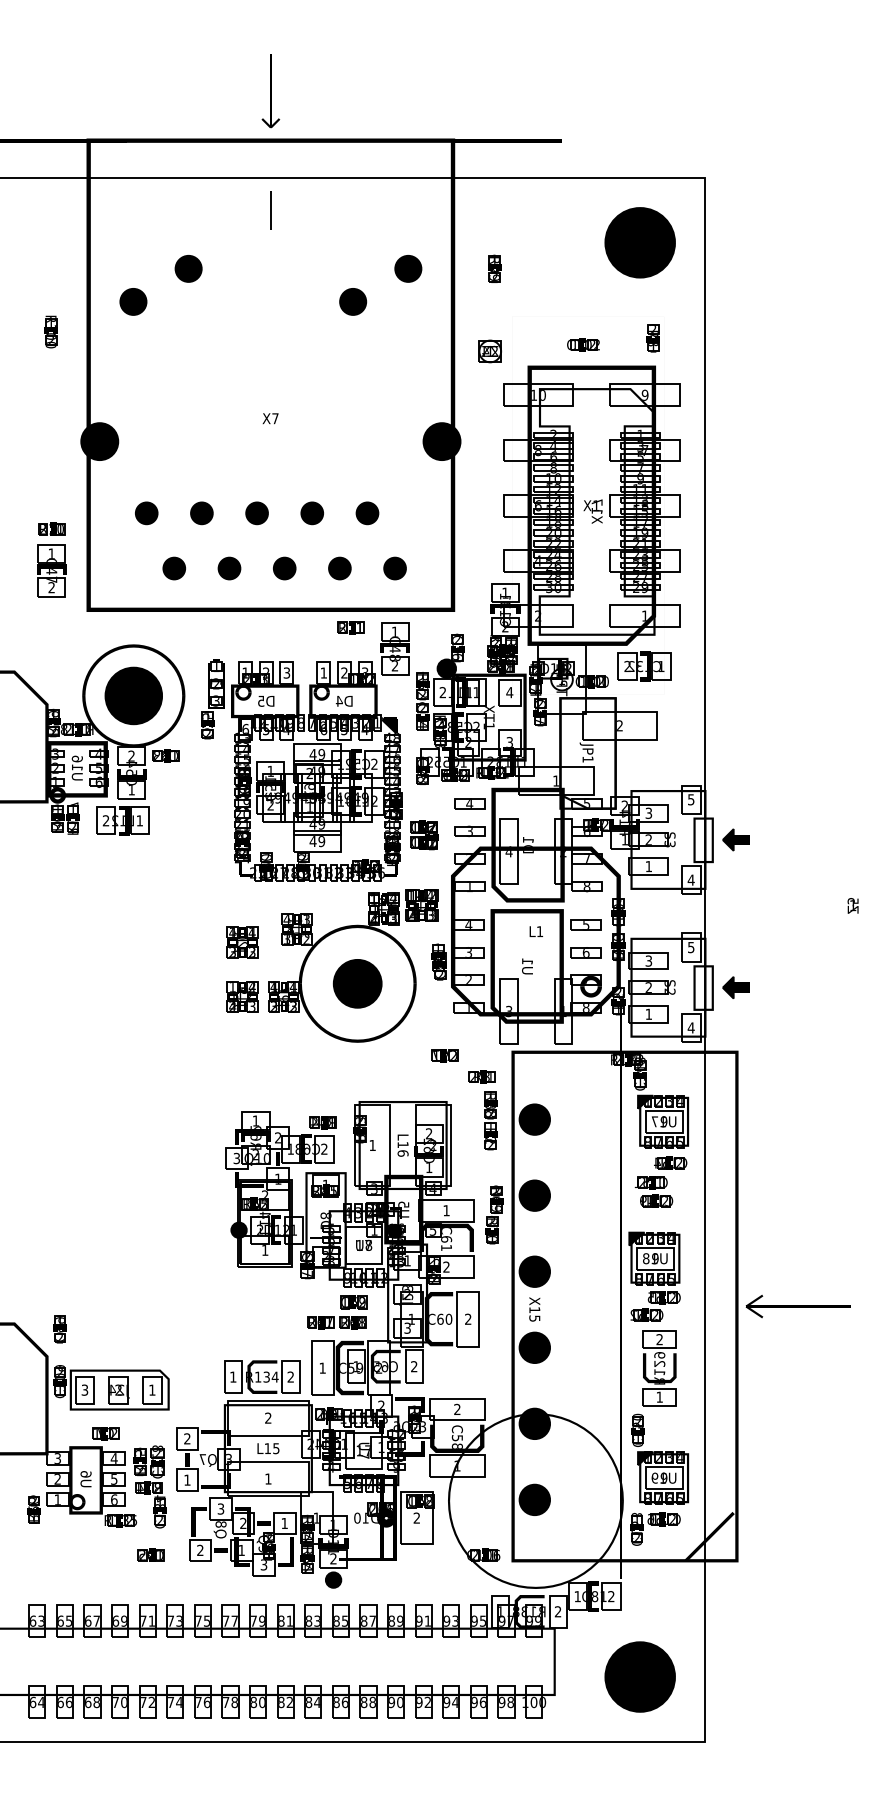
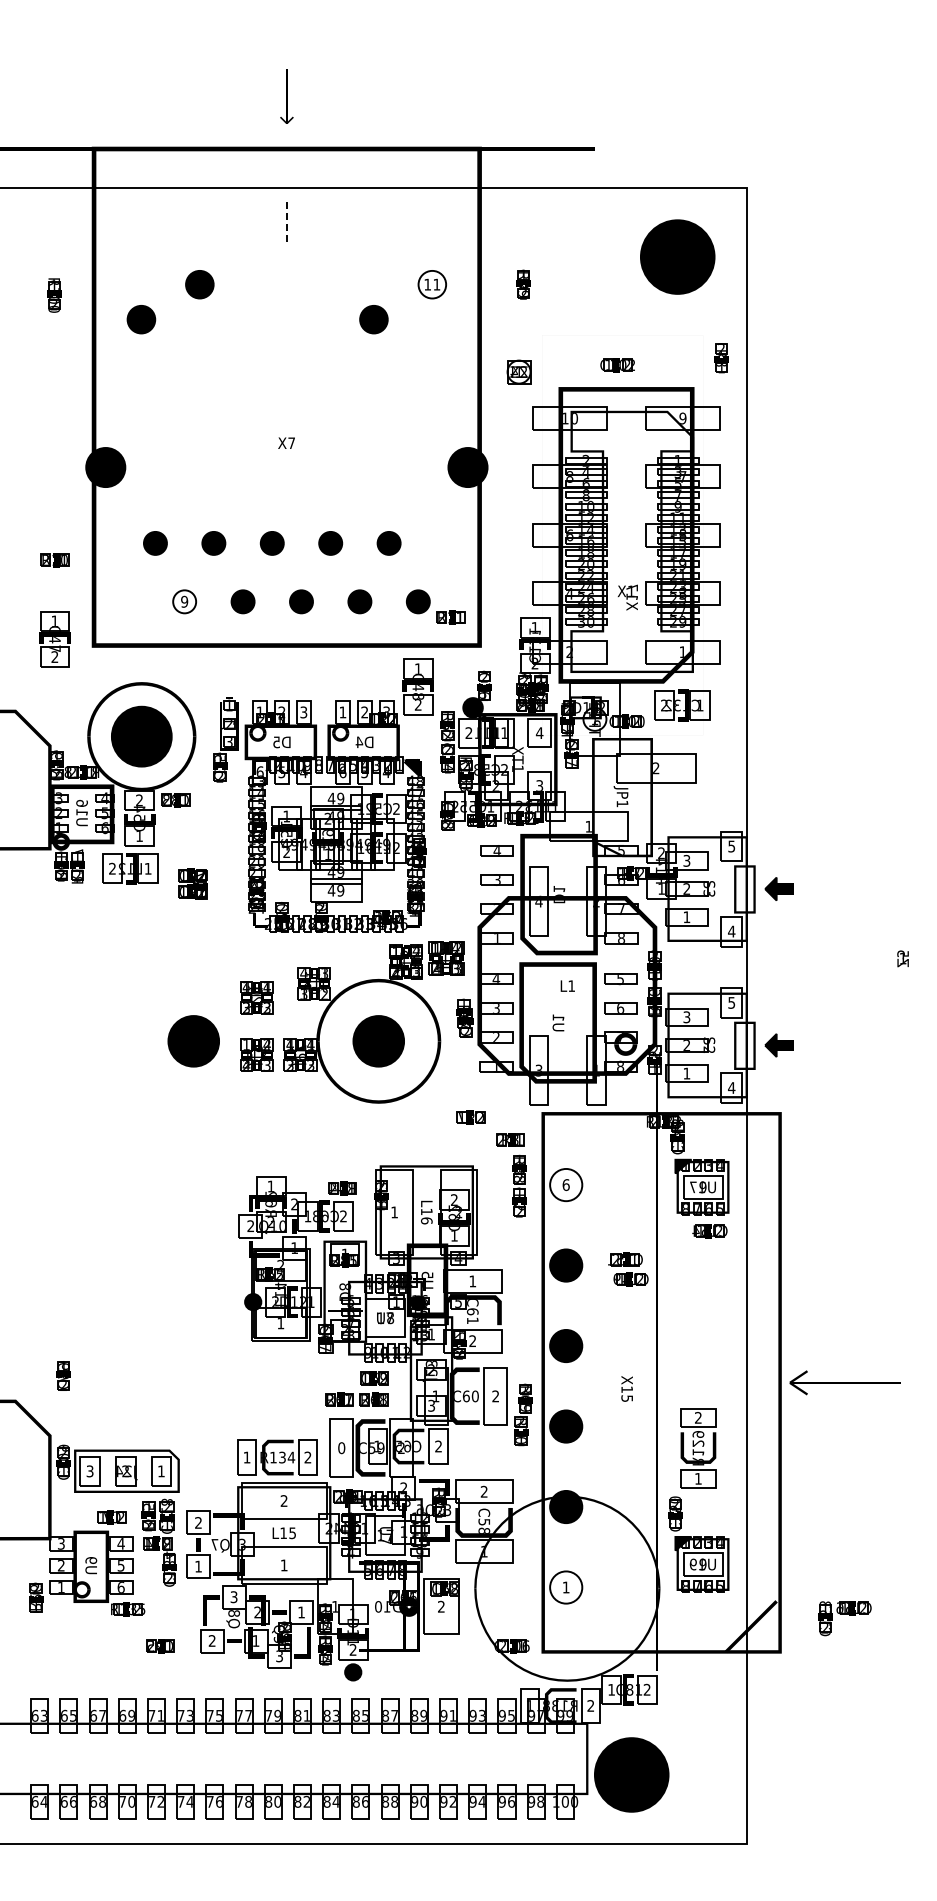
part: (270, 91) -> (286, 96), size x0.7
line: (270, 210) -> (286, 222), solid -> dashed
fill: (408, 268) -> (432, 284), removed
part: (51, 332) -> (54, 295), moved
part: (653, 338) -> (721, 358), moved
text: (592, 511) -> (627, 597), moved
fill: (174, 568) -> (184, 601), removed
part: (51, 571) -> (54, 639), moved
part: (350, 627) -> (450, 617), moved
part: (423, 834) -> (192, 883), moved
part: (182, 983) -> (193, 1041), added
fill: (535, 1119) -> (566, 1184), removed
text: (236, 1158) -> (250, 1226), 3 -> 2
part: (654, 1191) -> (628, 1269), moved
part: (494, 1214) -> (523, 1414), moved
part: (654, 1276) -> (692, 1351), removed
text: (534, 1309) -> (626, 1388), moved
part: (59, 1328) -> (63, 1375), moved
text: (322, 1368) -> (341, 1448), 1 -> 0
text: (86, 1474) -> (91, 1560), U6 -> U9
part: (149, 1486) -> (158, 1542), moved
fill: (535, 1499) -> (566, 1587), removed
part: (655, 1529) -> (844, 1618), moved
part: (639, 1676) -> (631, 1774), moved

